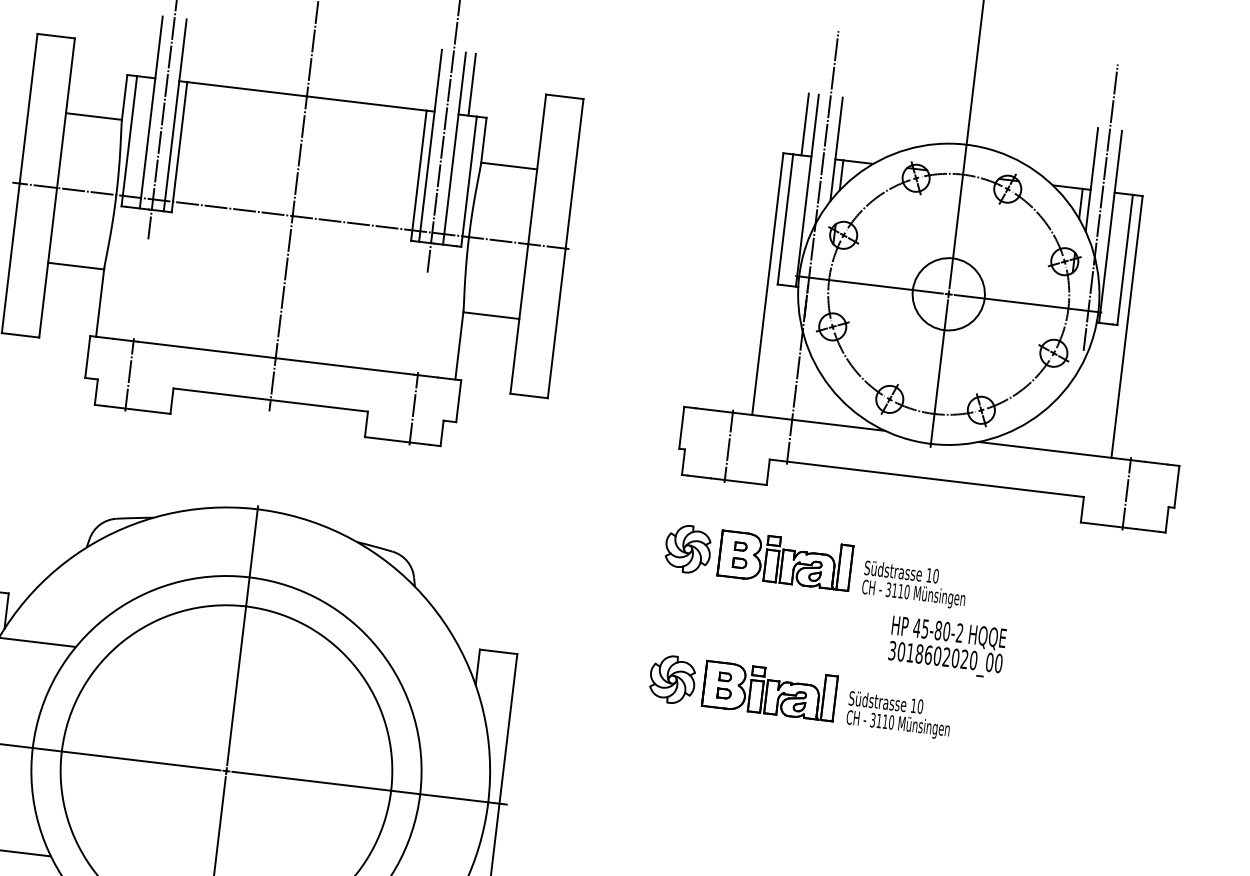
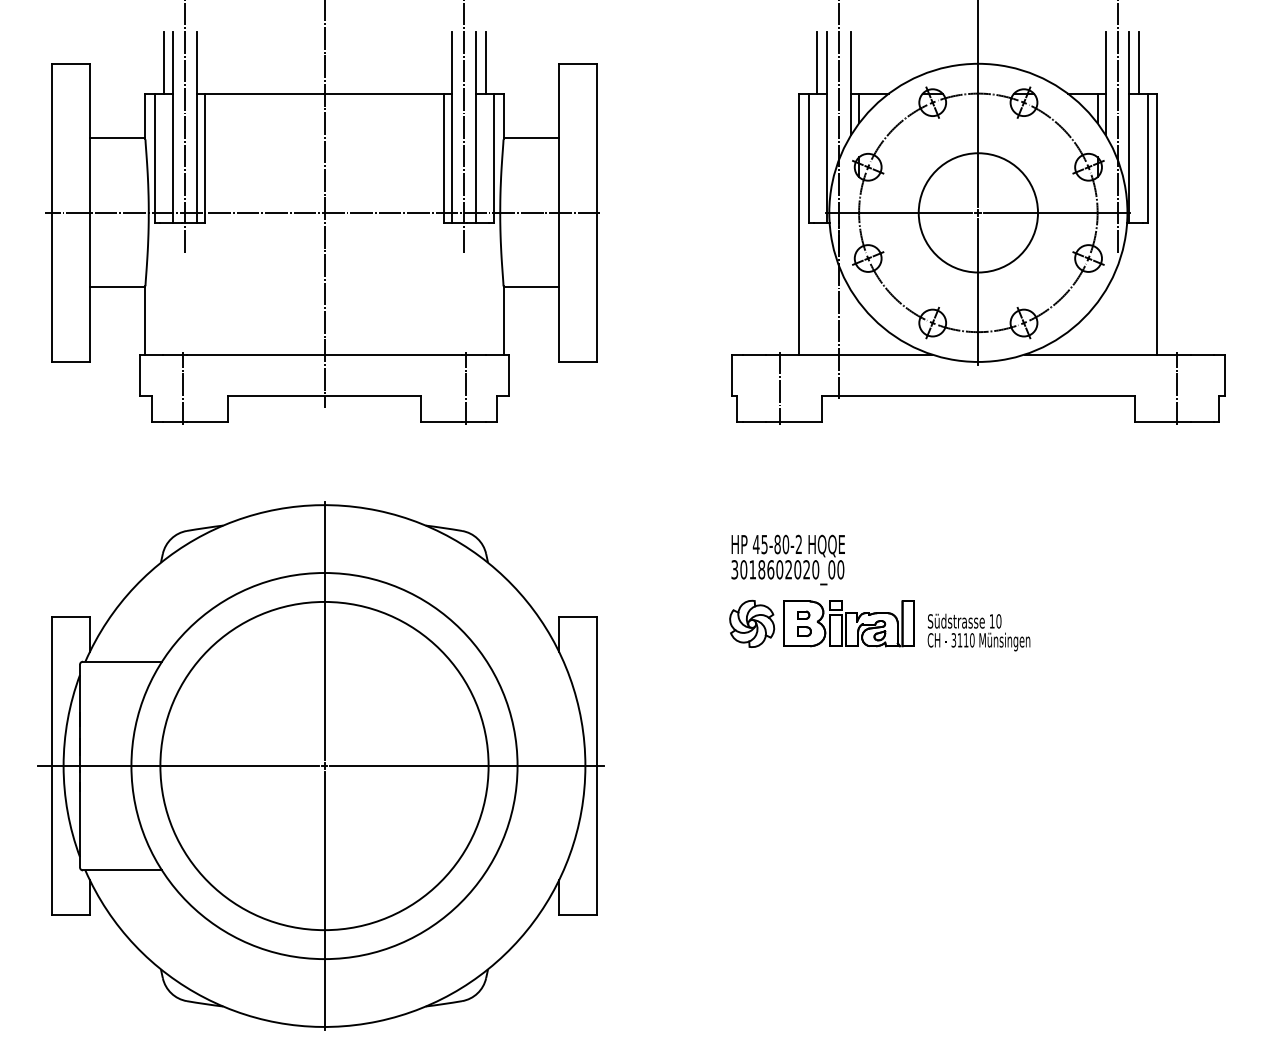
line: (149, 45) -> (163, 62), added
line: (1128, 162) -> (1139, 62), added
circle: (948, 293) -> (978, 212), size x1.67
part: (815, 566) -> (879, 495), removed
text: (946, 646) -> (787, 559), moved

